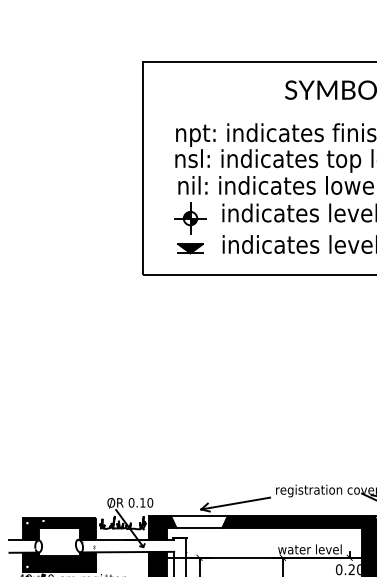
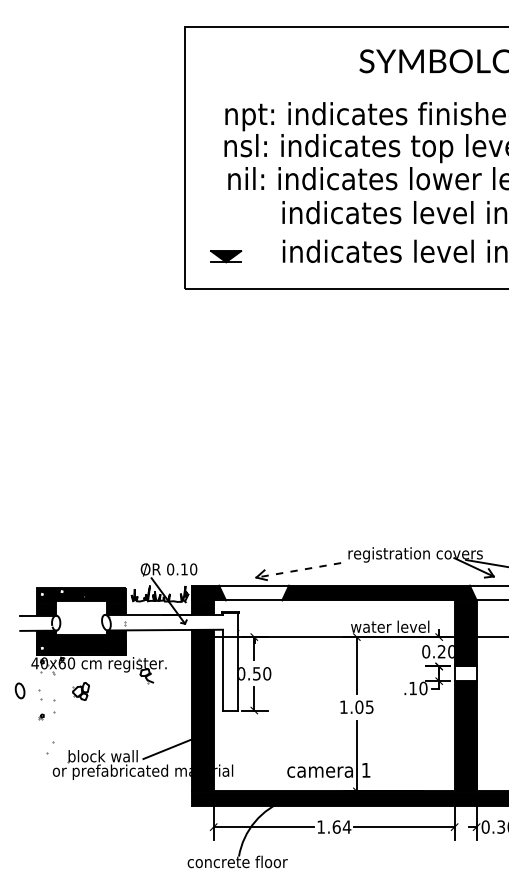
part: (189, 218) -> (242, 219), removed
part: (190, 248) -> (226, 256), moved
line: (235, 503) -> (298, 570), solid -> dashed

